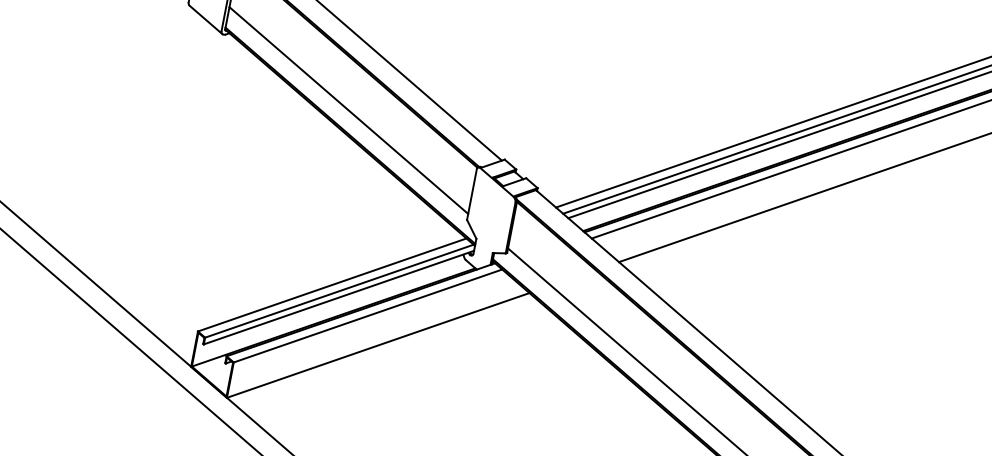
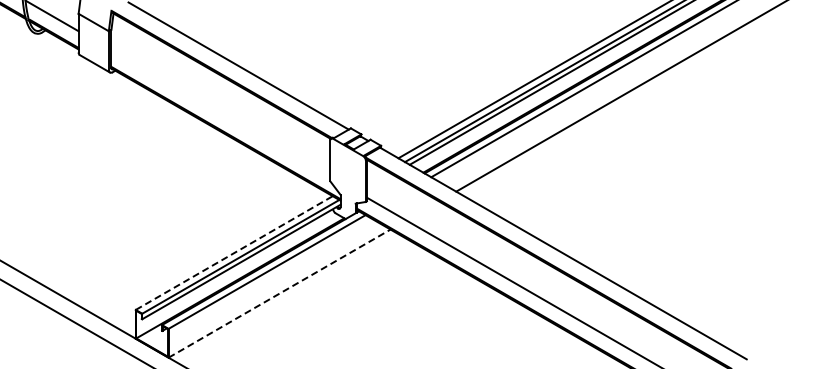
line: (348, 110) -> (220, 113), removed
line: (332, 285) -> (234, 253), solid -> dashed
line: (379, 345) -> (280, 293), solid -> dashed

